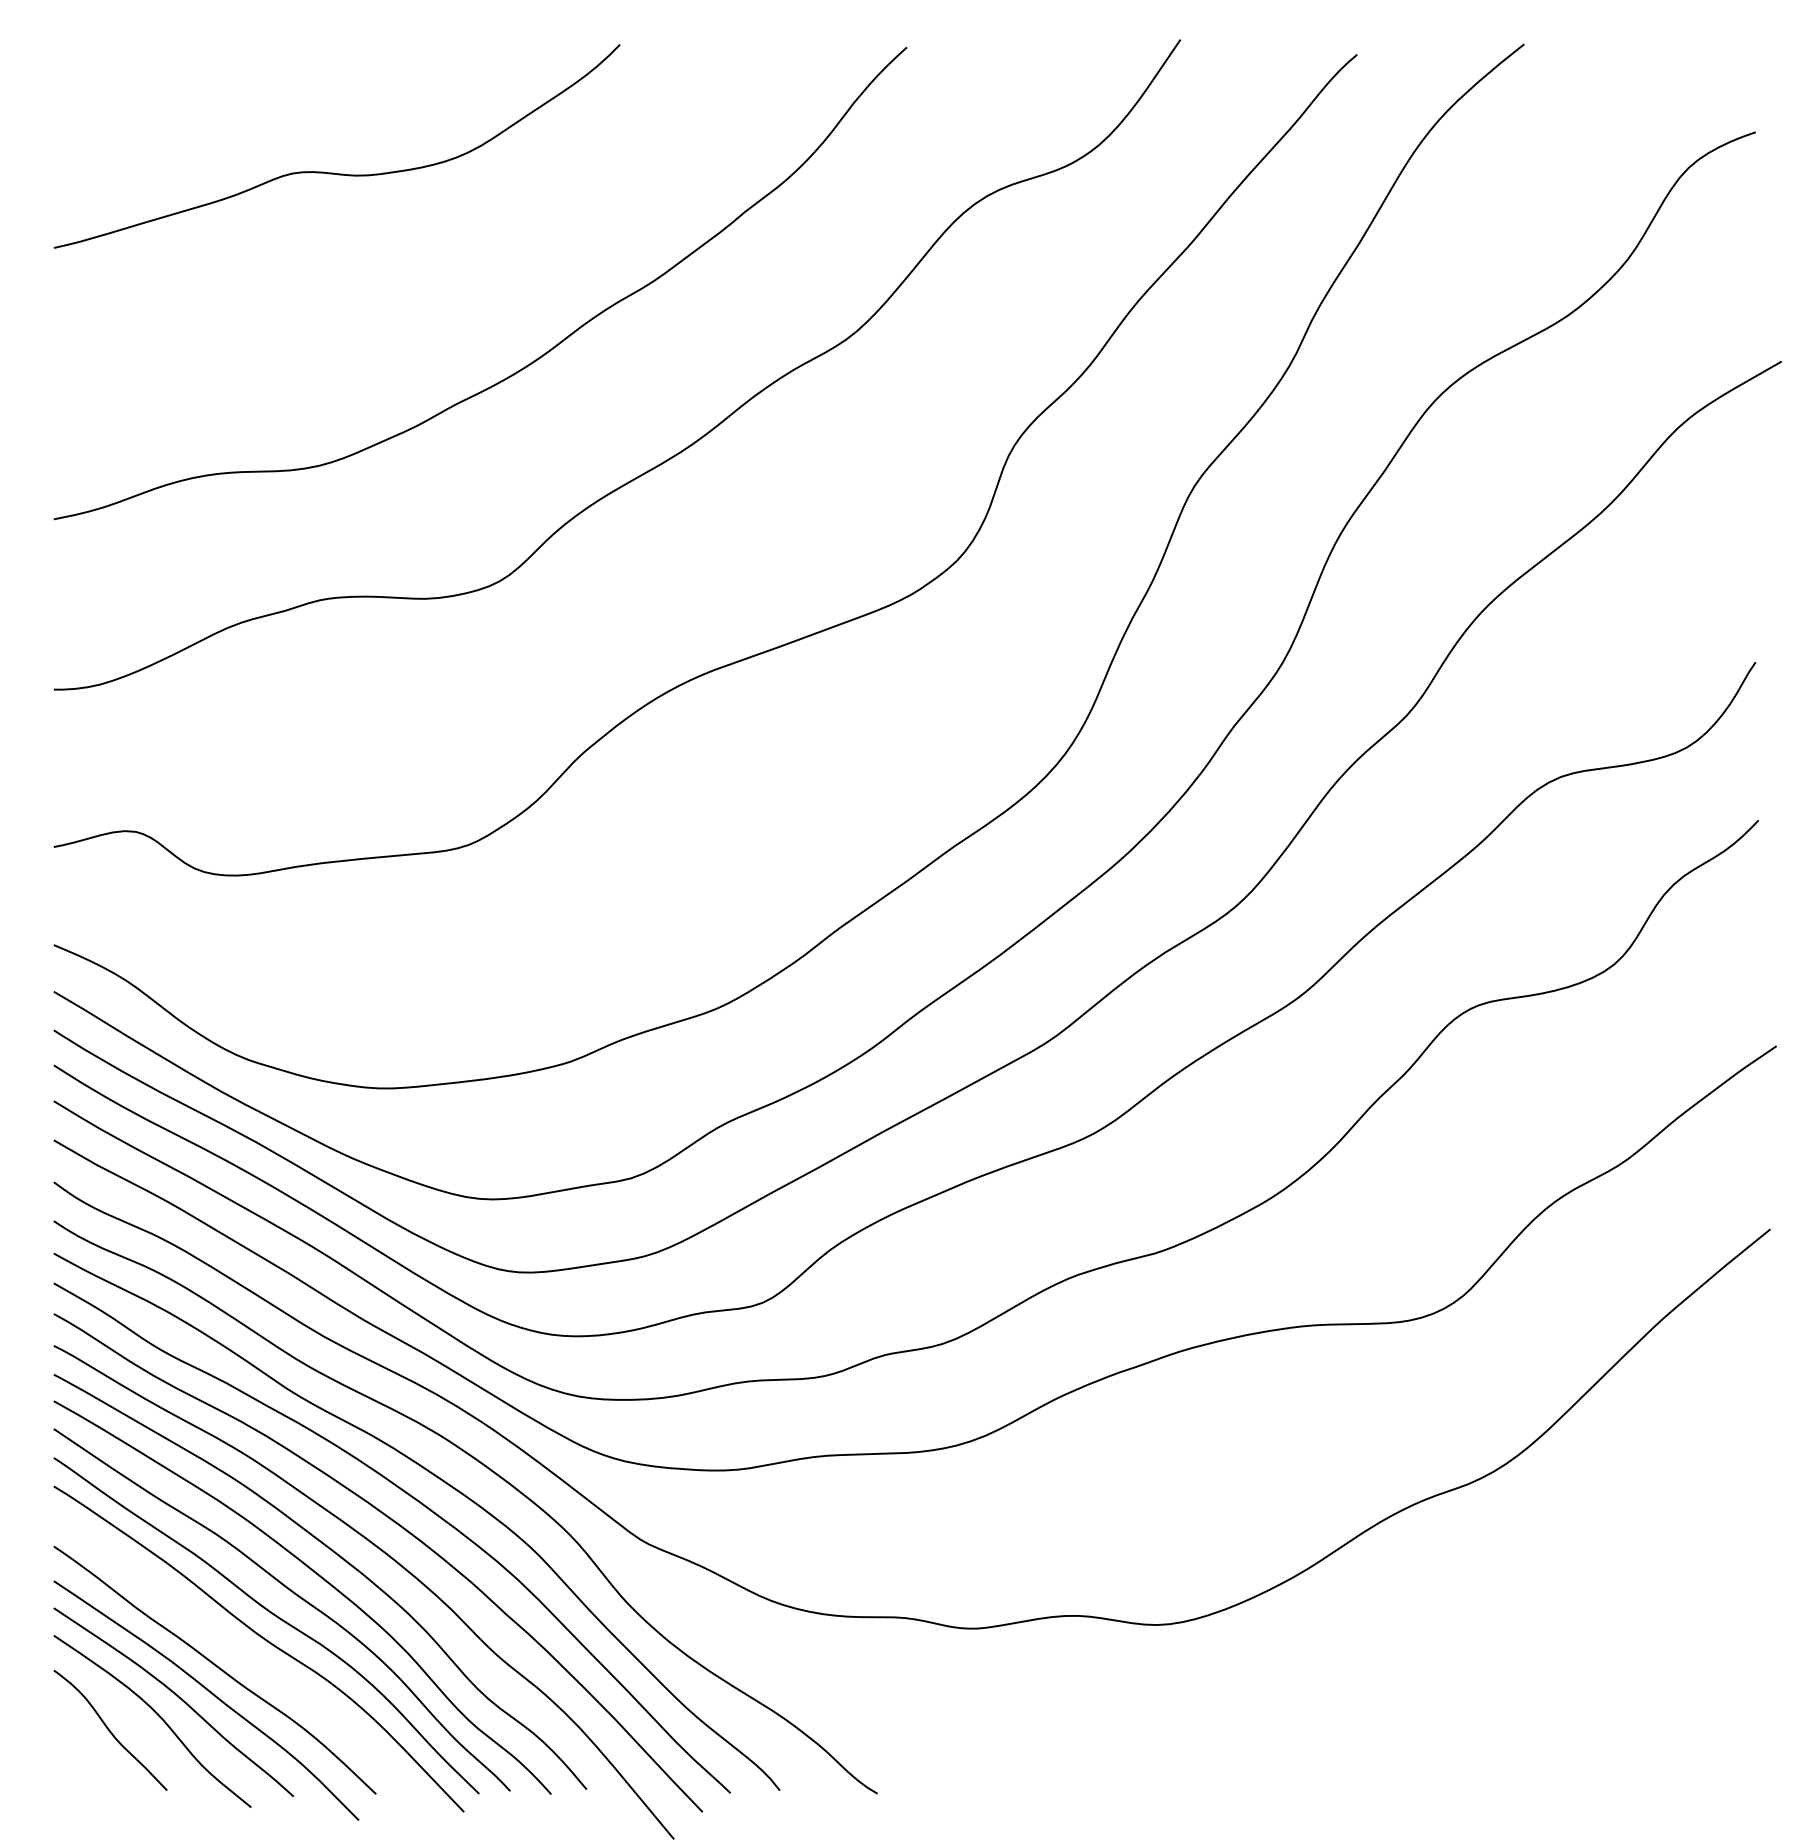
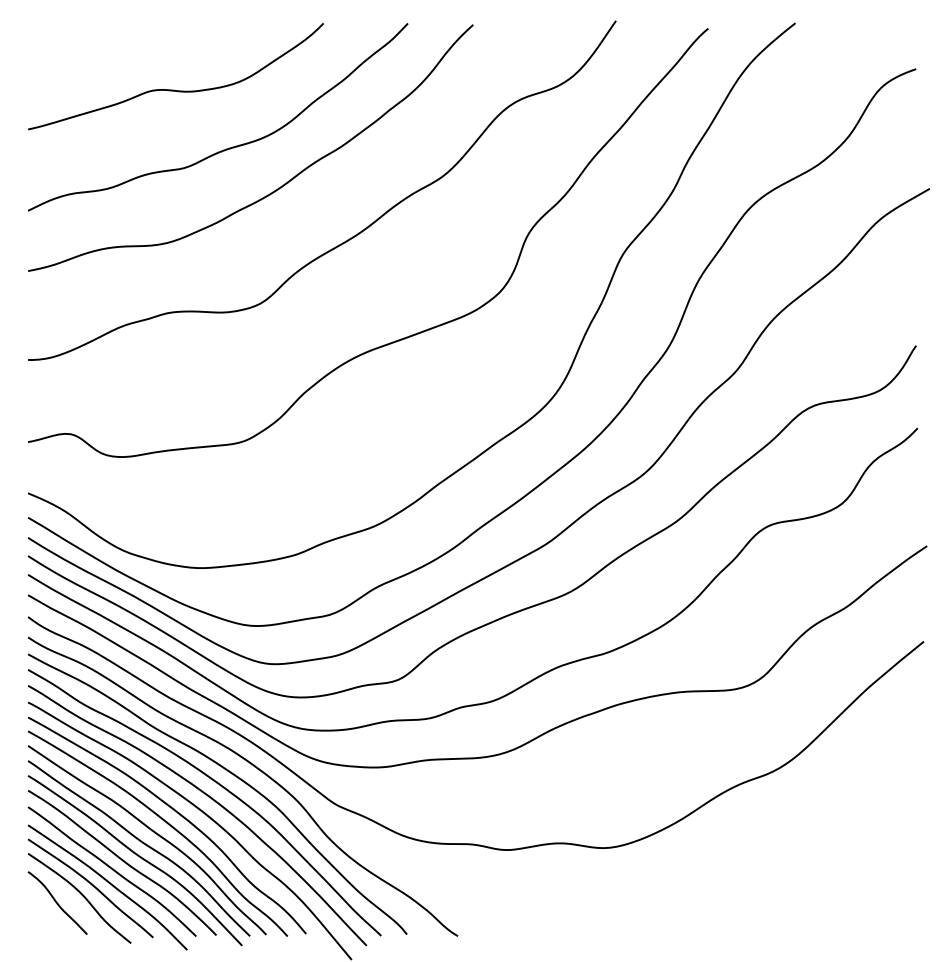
curve: (439, 282) -> (229, 147), added
curve: (234, 1650) -> (122, 861), added

